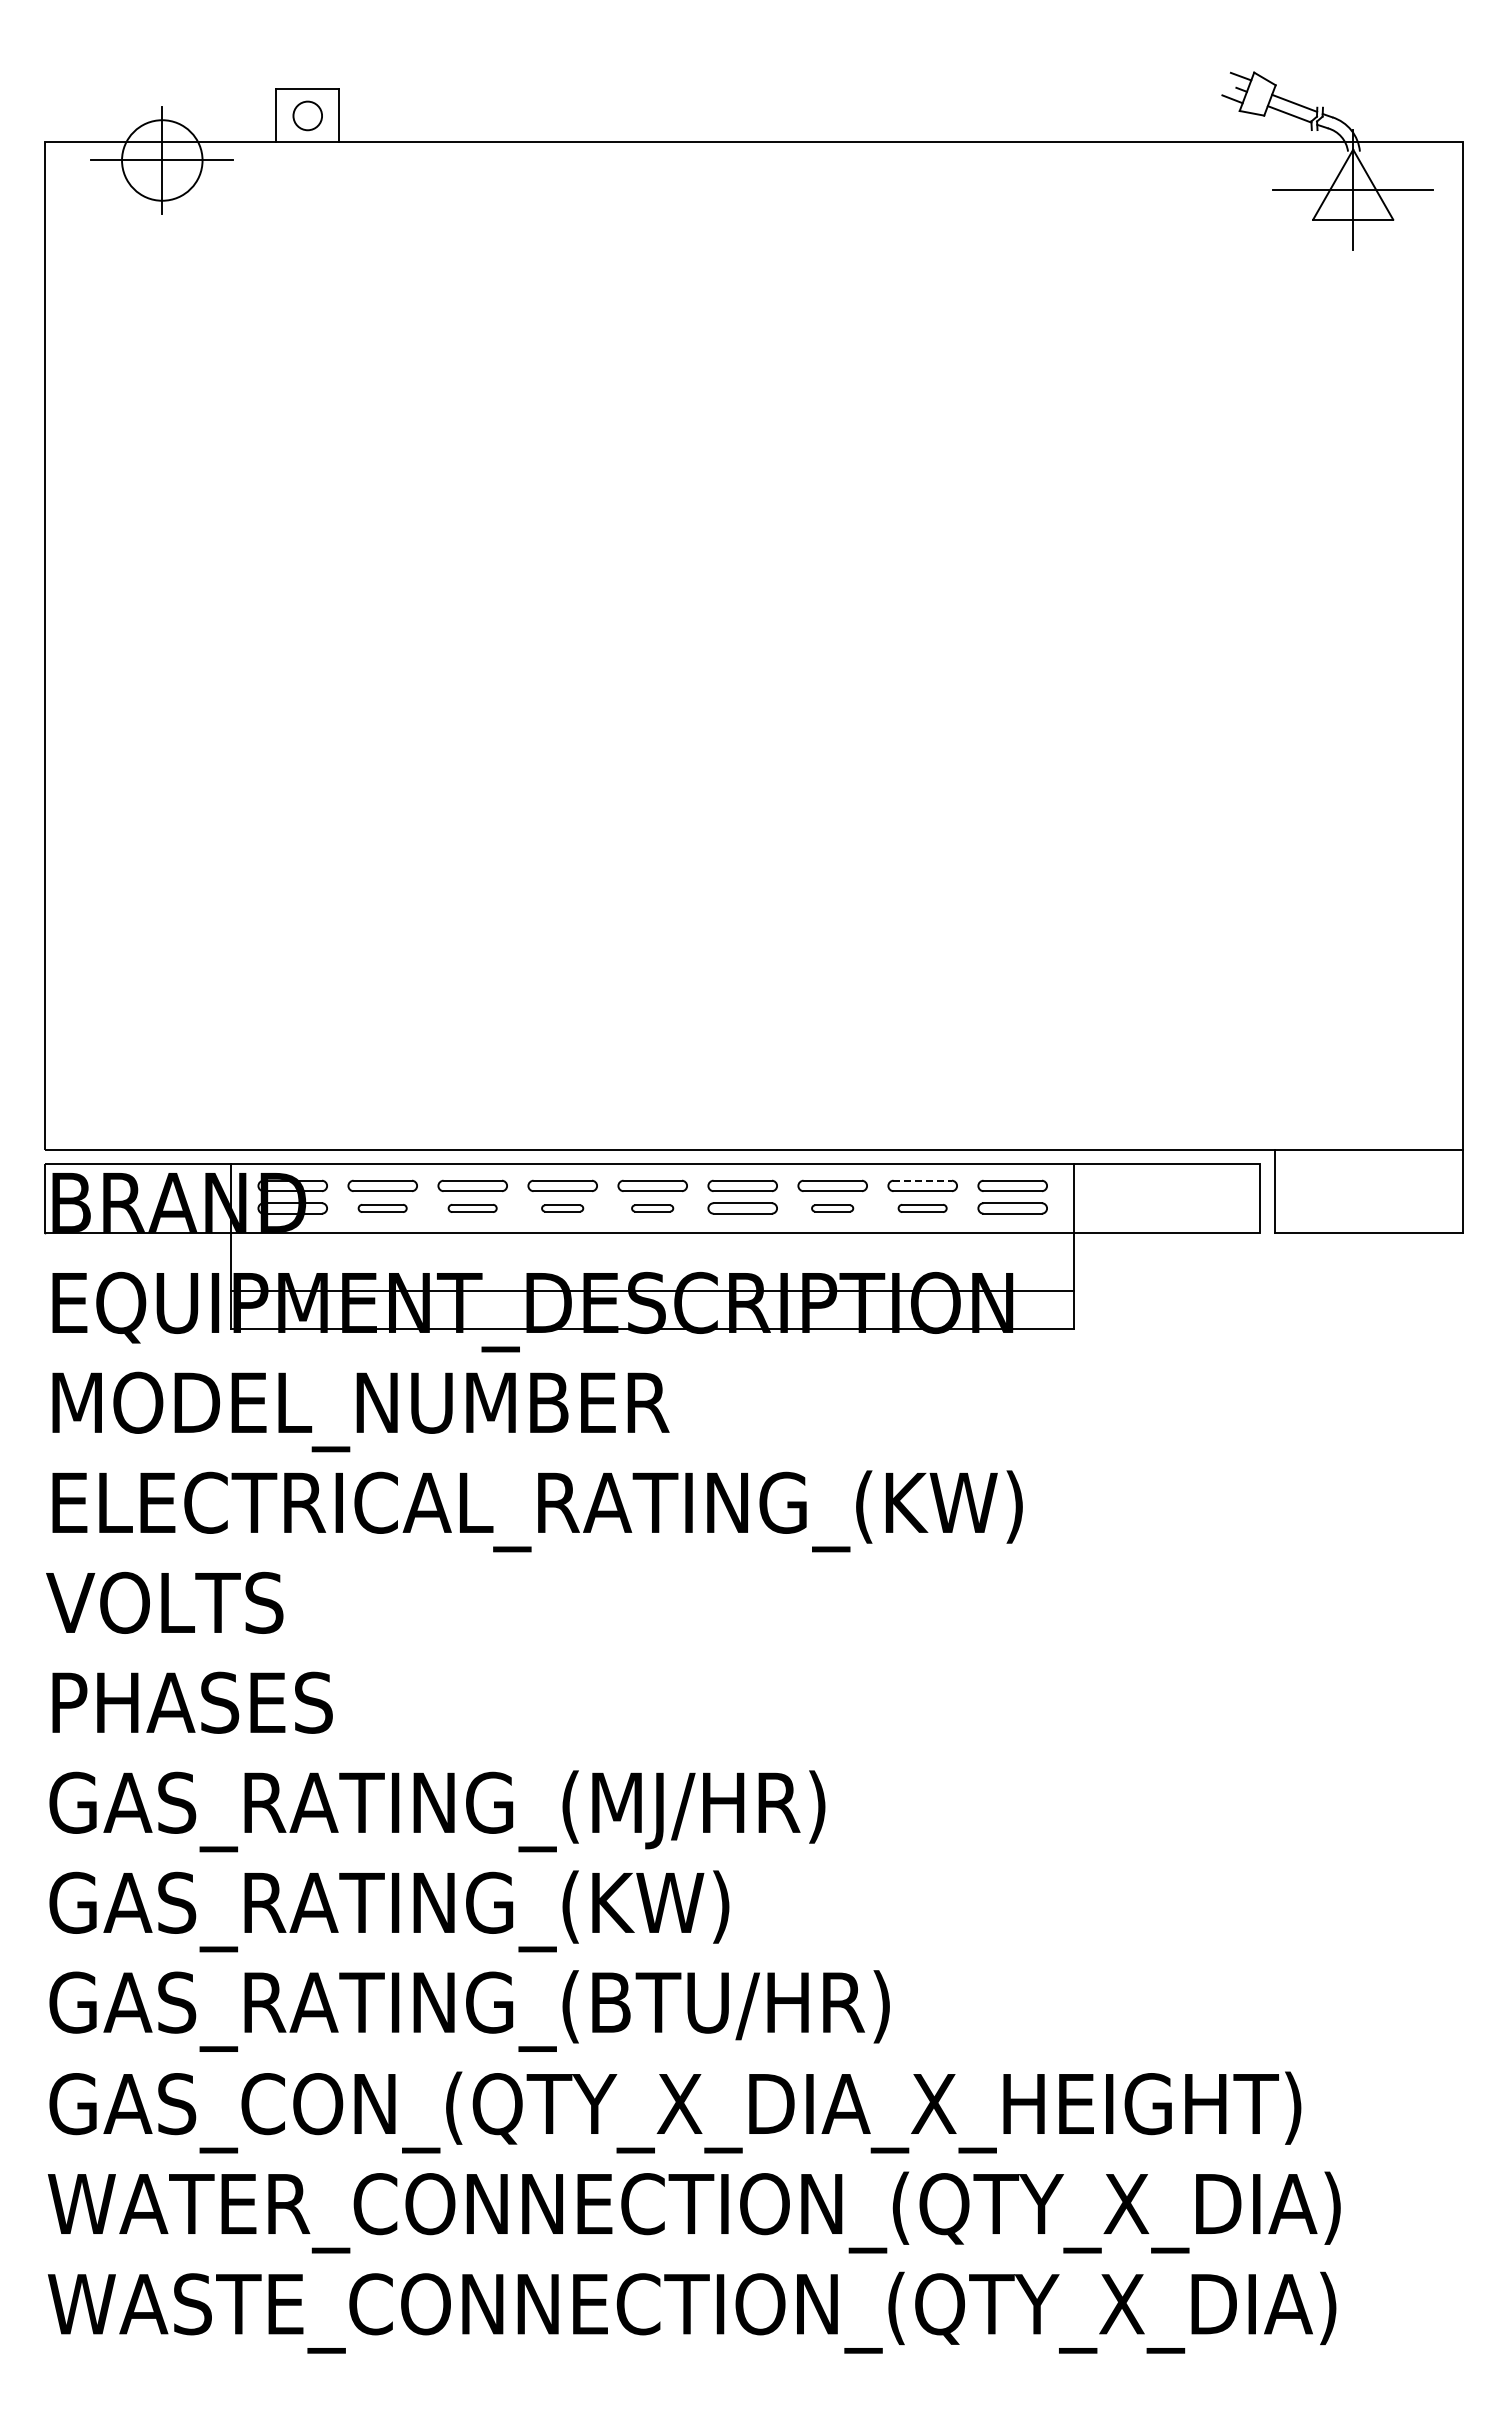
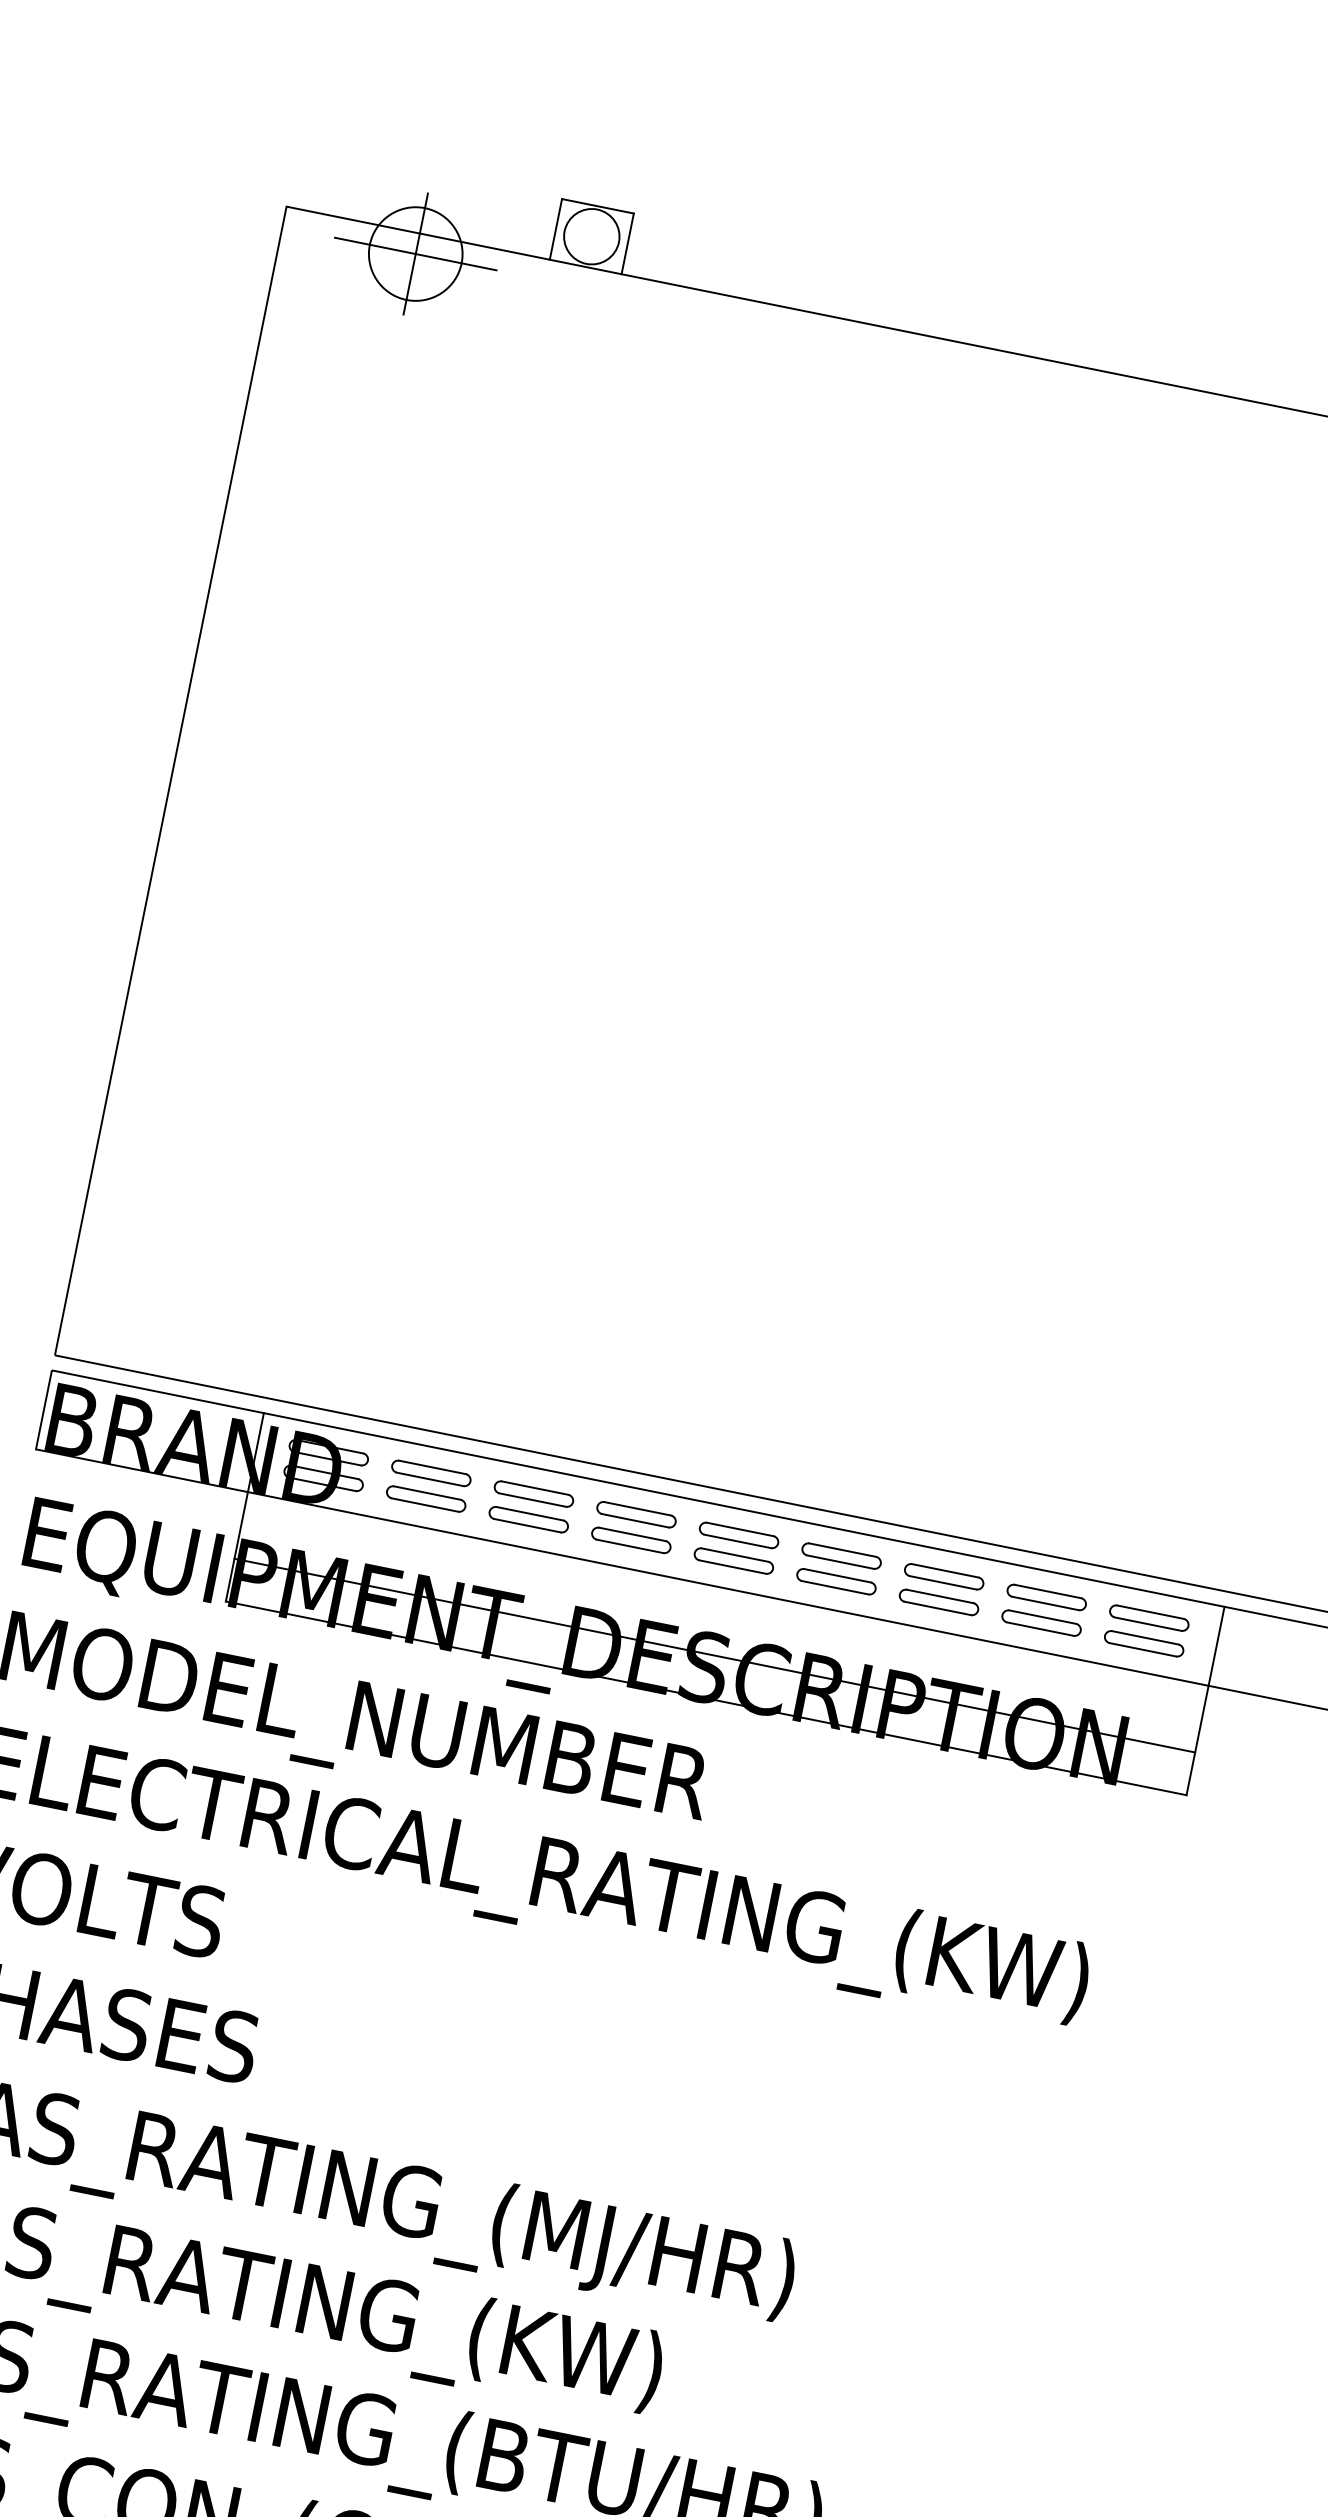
circle: (307, 115) -> (591, 236), size x1.67
line: (923, 1180) -> (1048, 1591), dashed -> solid
part: (382, 1208) -> (425, 1499), size x1.43
part: (472, 1208) -> (528, 1519), size x1.43
part: (562, 1208) -> (631, 1540), size x1.67
part: (652, 1208) -> (733, 1561), size x1.67
part: (832, 1208) -> (938, 1602), size x1.67
part: (922, 1208) -> (1041, 1623), size x1.43

